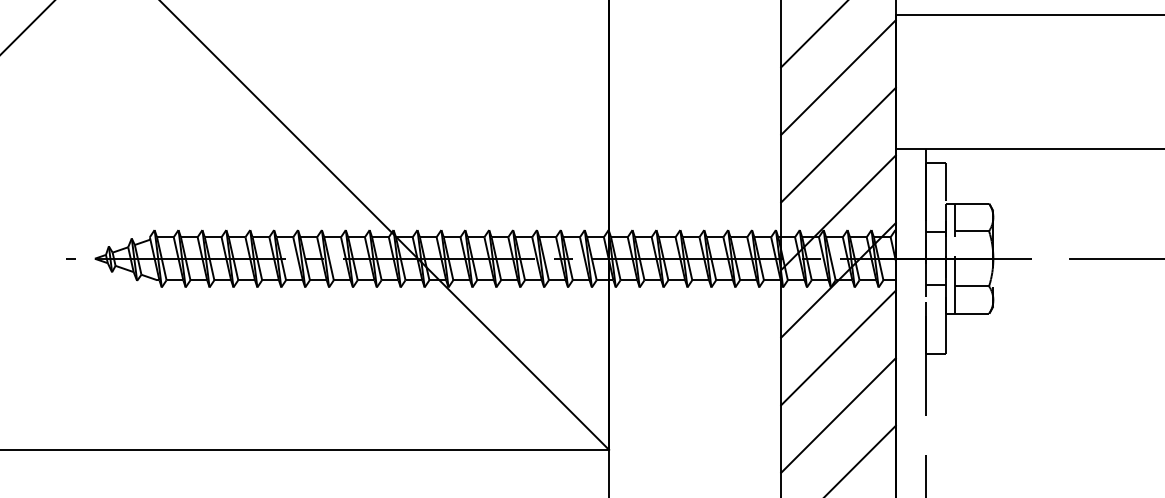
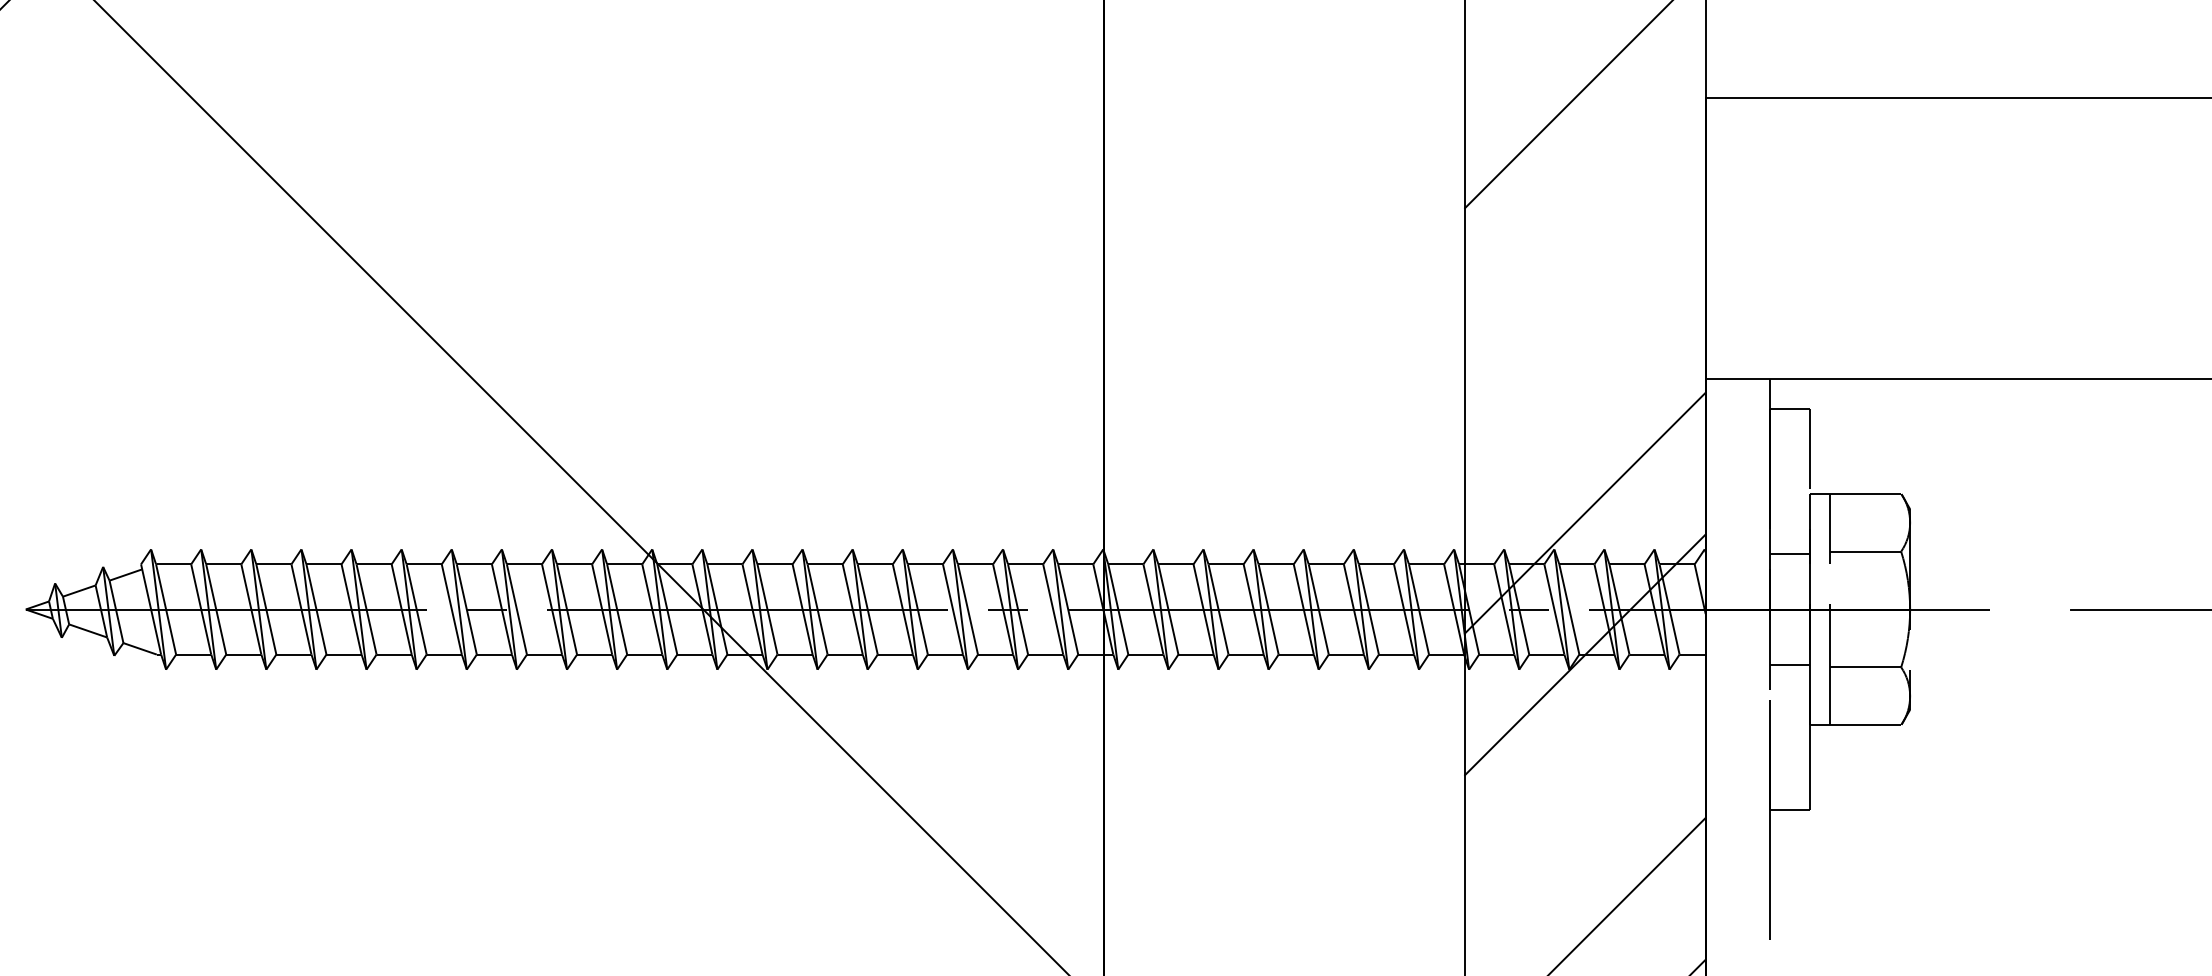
line: (838, 77) -> (1585, 229), removed
line: (838, 144) -> (1585, 369), removed
line: (838, 347) -> (1585, 795), removed

